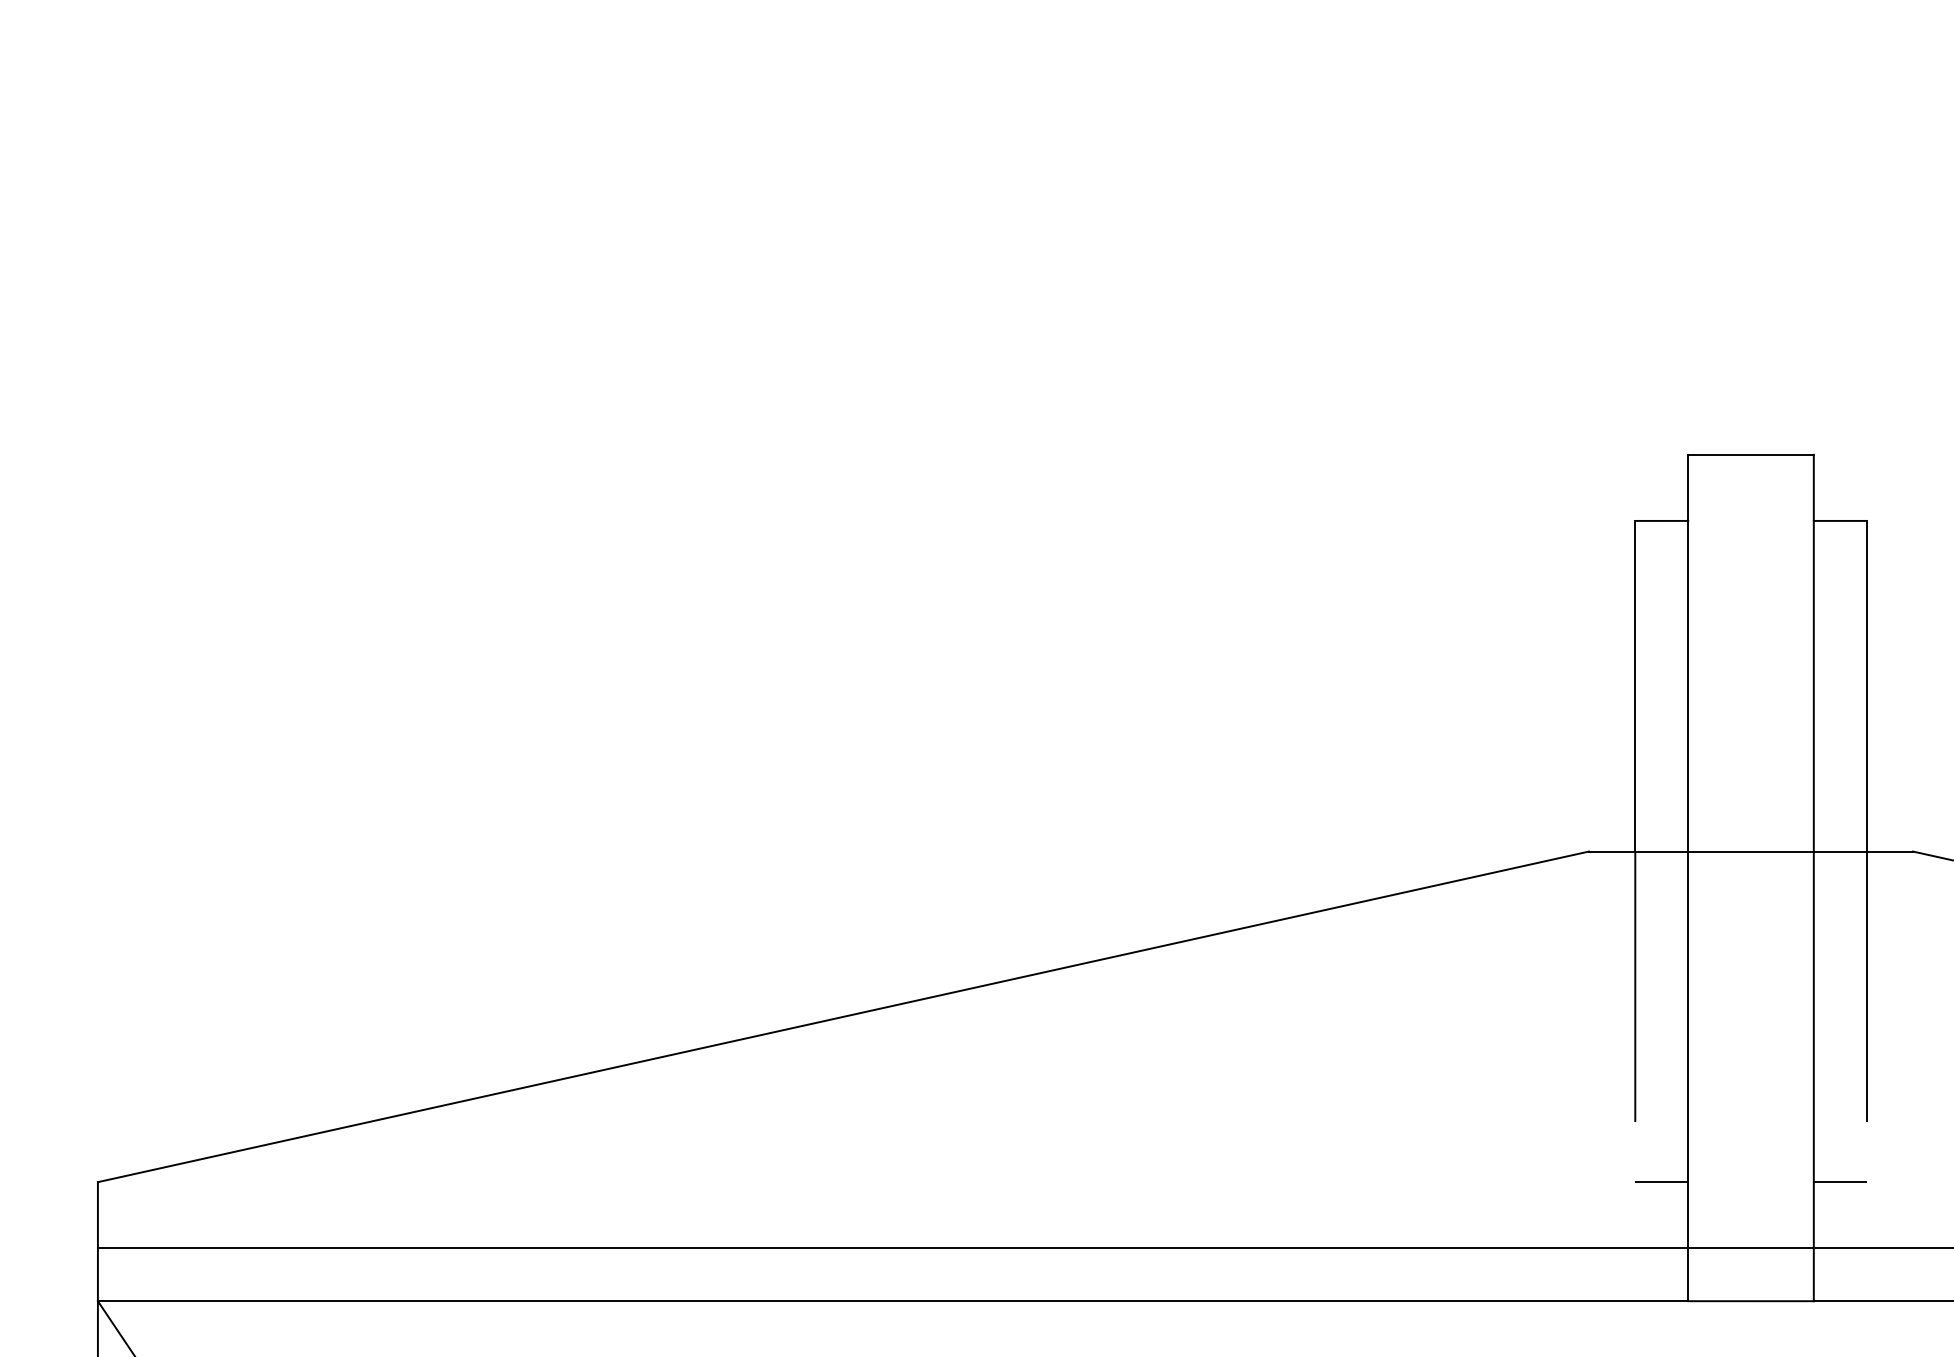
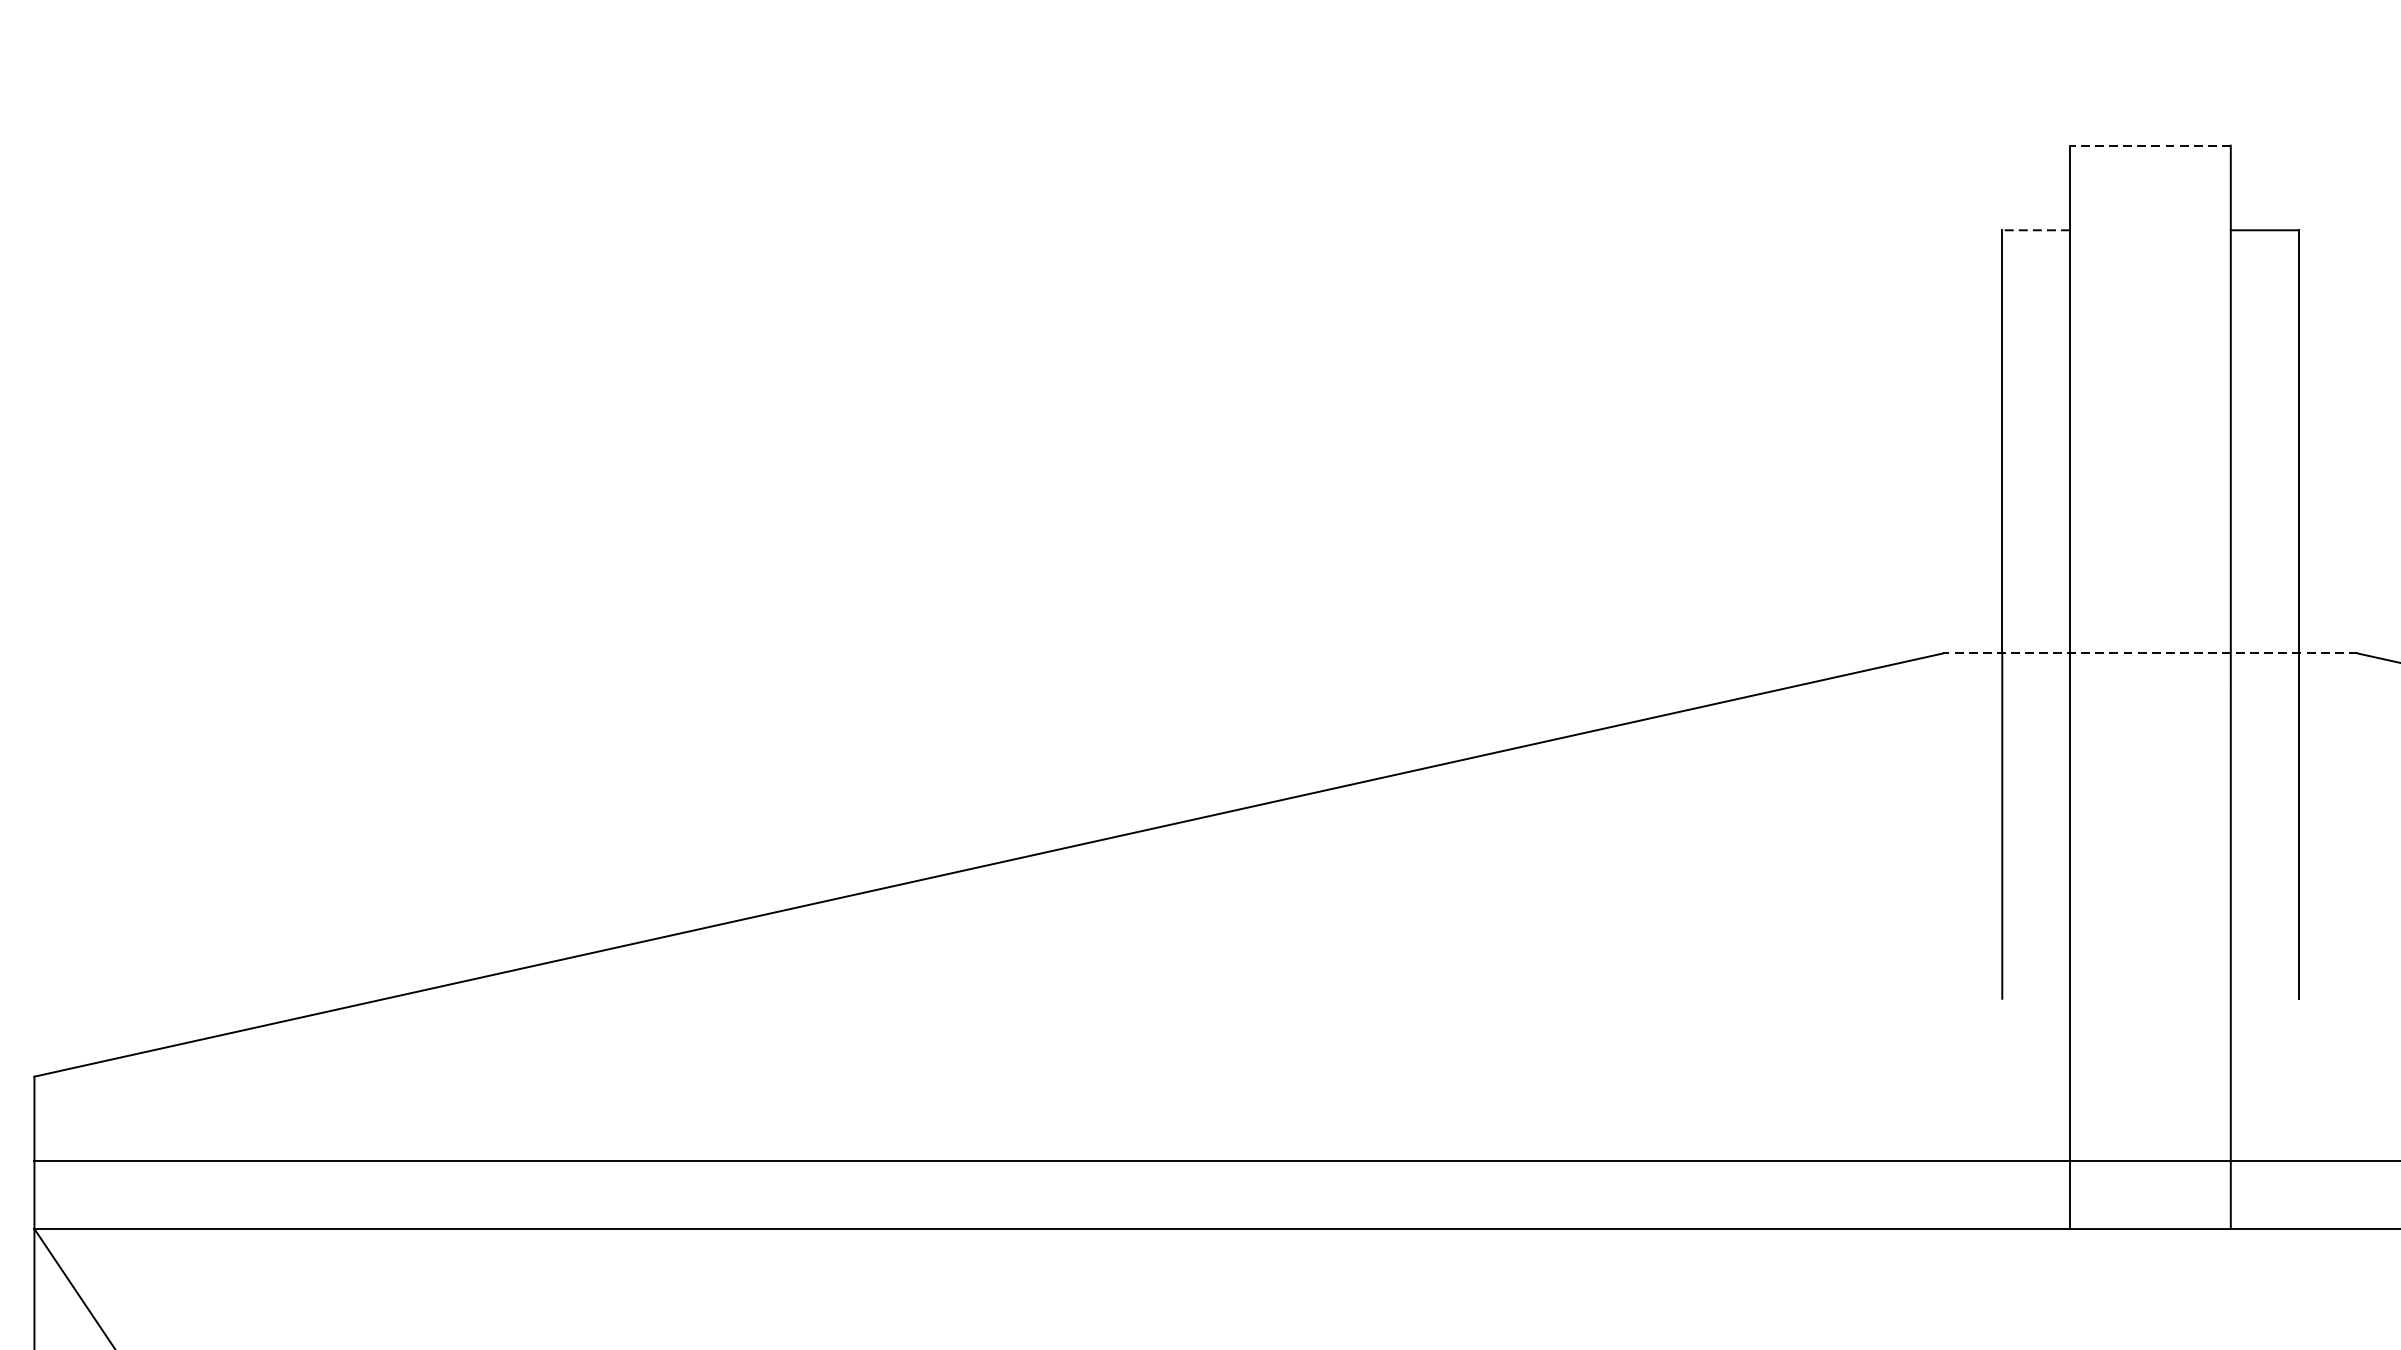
line: (1750, 454) -> (2149, 145), solid -> dashed
line: (1661, 520) -> (2035, 229), solid -> dashed
line: (1750, 851) -> (2149, 653), solid -> dashed
line: (1661, 1182) -> (2035, 1077), removed
line: (1839, 1182) -> (2263, 1077), removed

